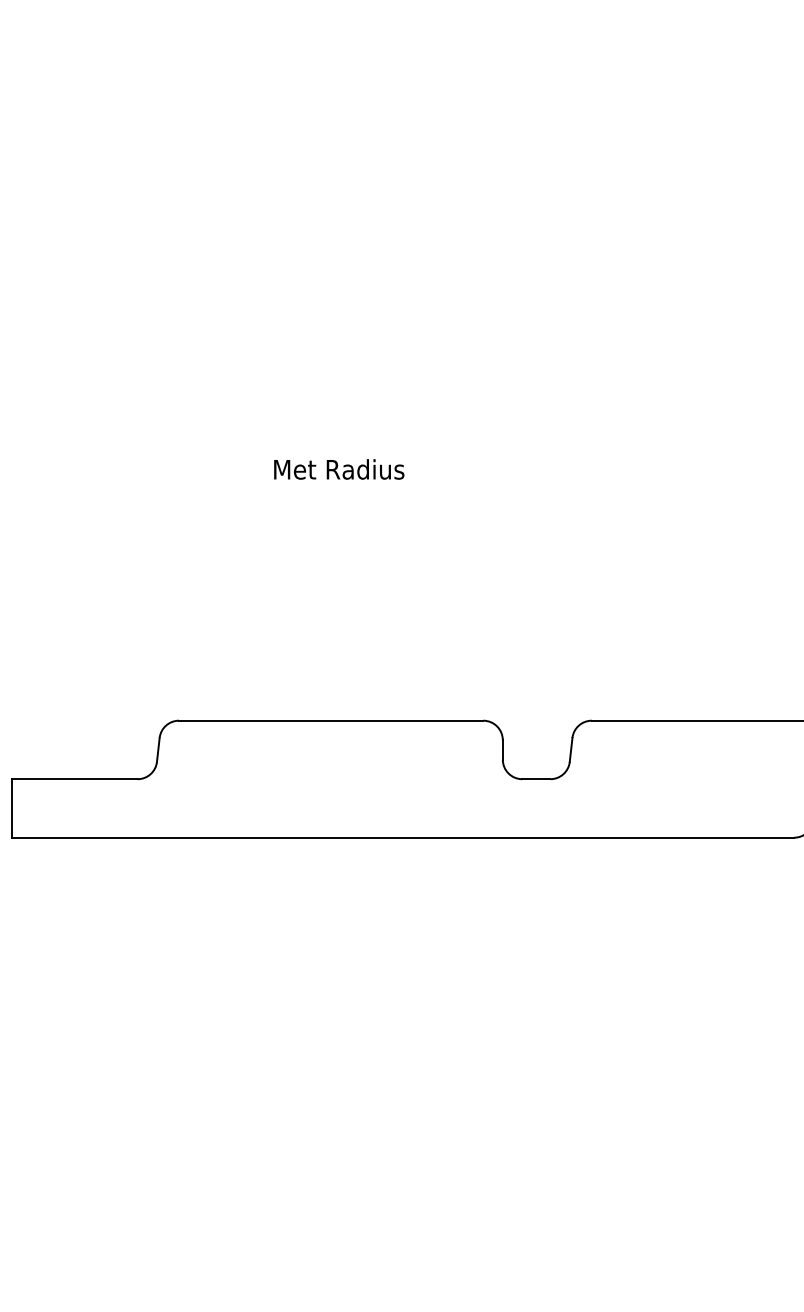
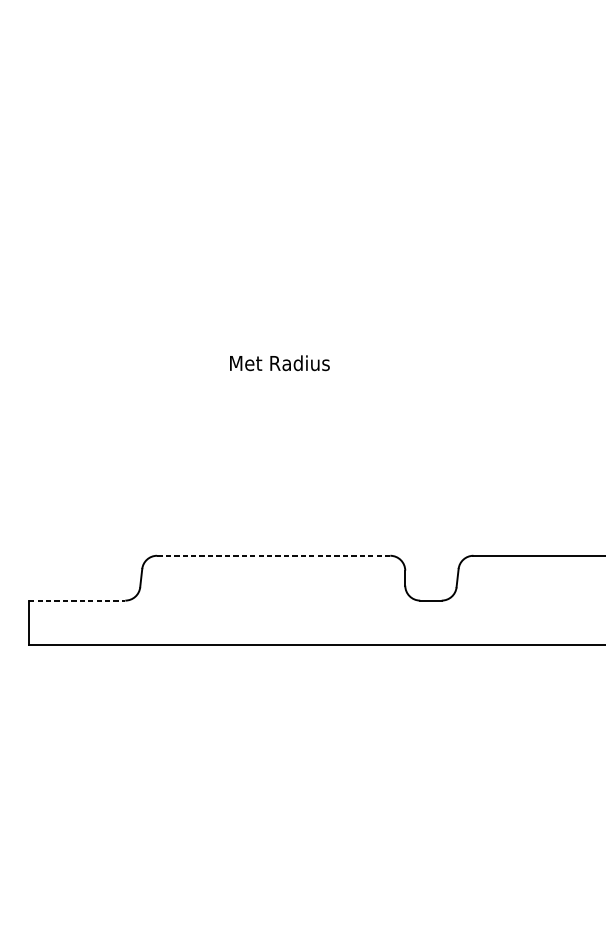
line: (330, 720) -> (273, 555), solid -> dashed
line: (74, 779) -> (76, 600), solid -> dashed

